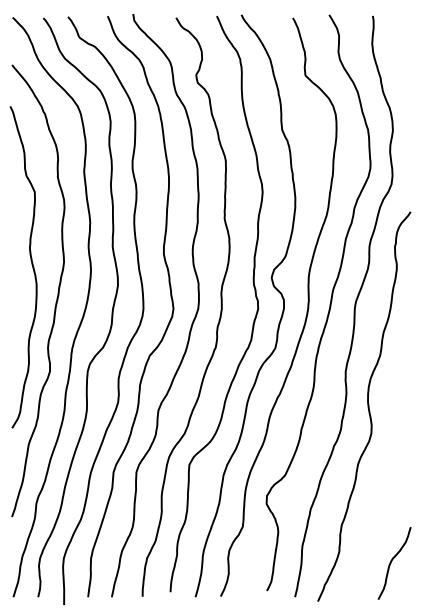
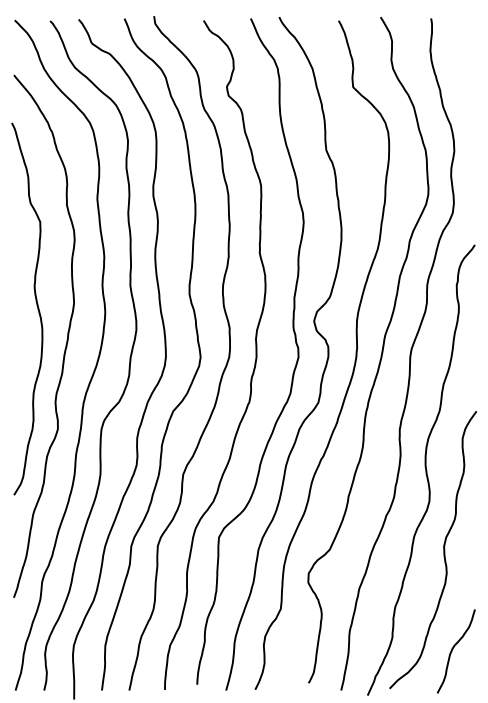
curve: (383, 475) -> (443, 549), added

